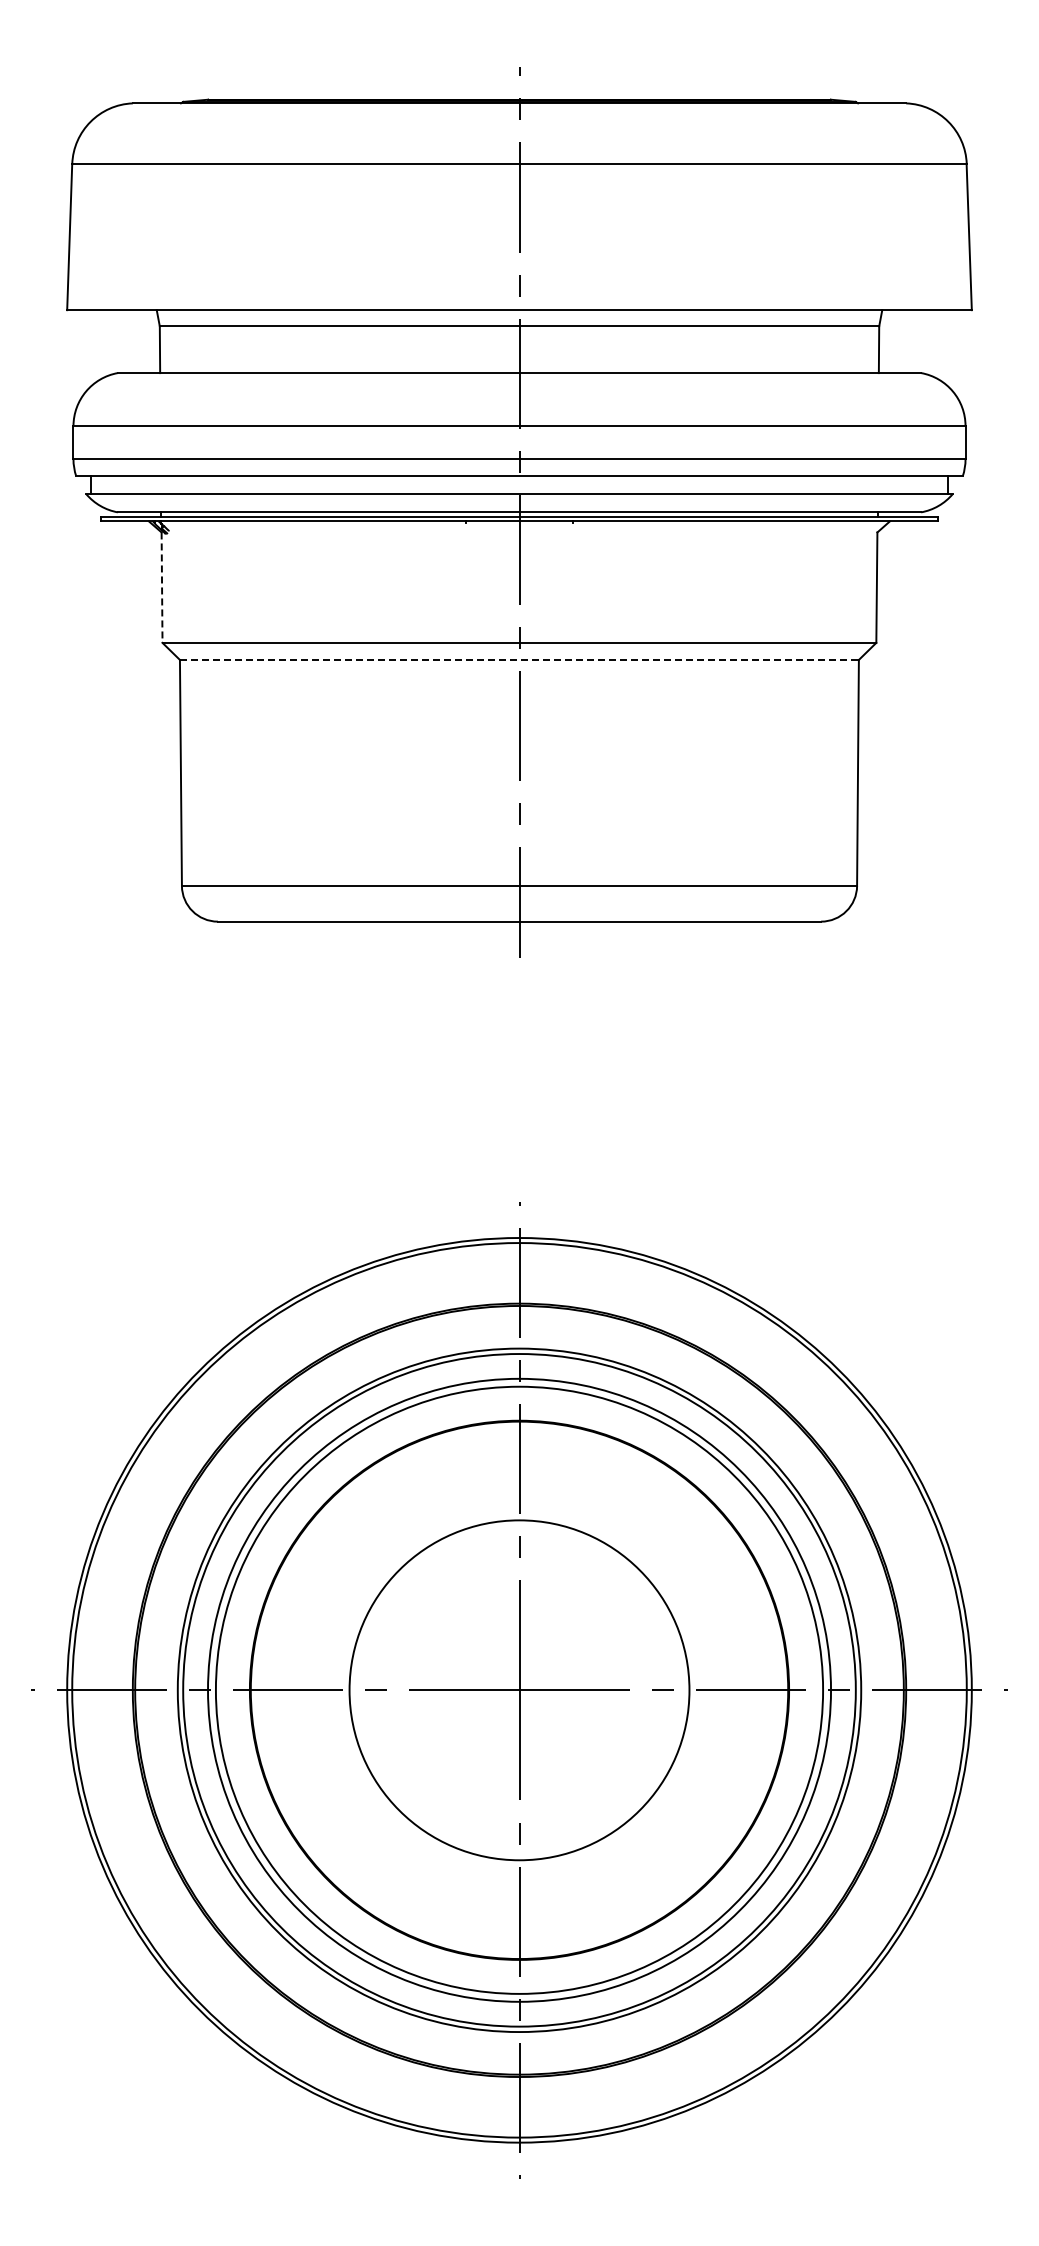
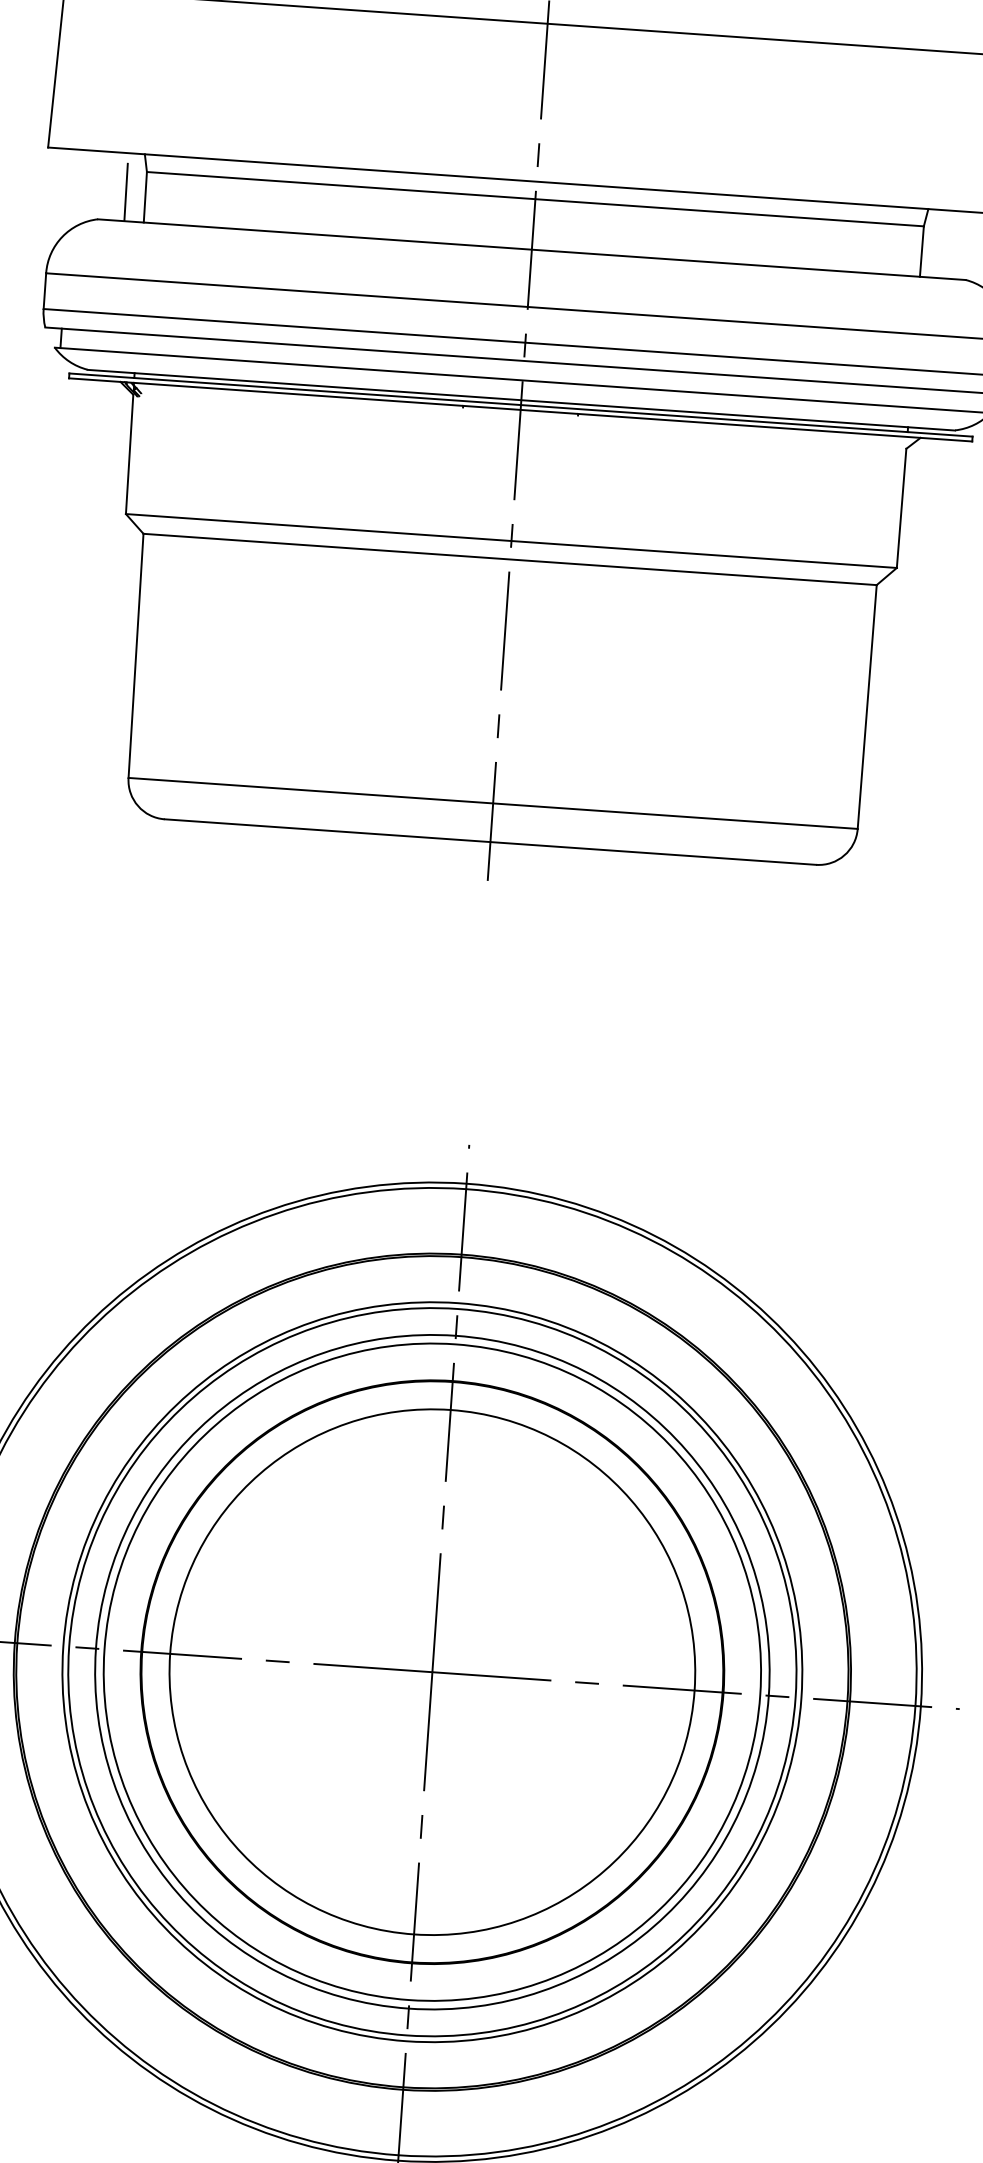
line: (141, 346) -> (125, 192), added
line: (162, 588) -> (130, 455), dashed -> solid
line: (519, 659) -> (510, 558), dashed -> solid
circle: (519, 1690) -> (432, 1672), size x1.43

